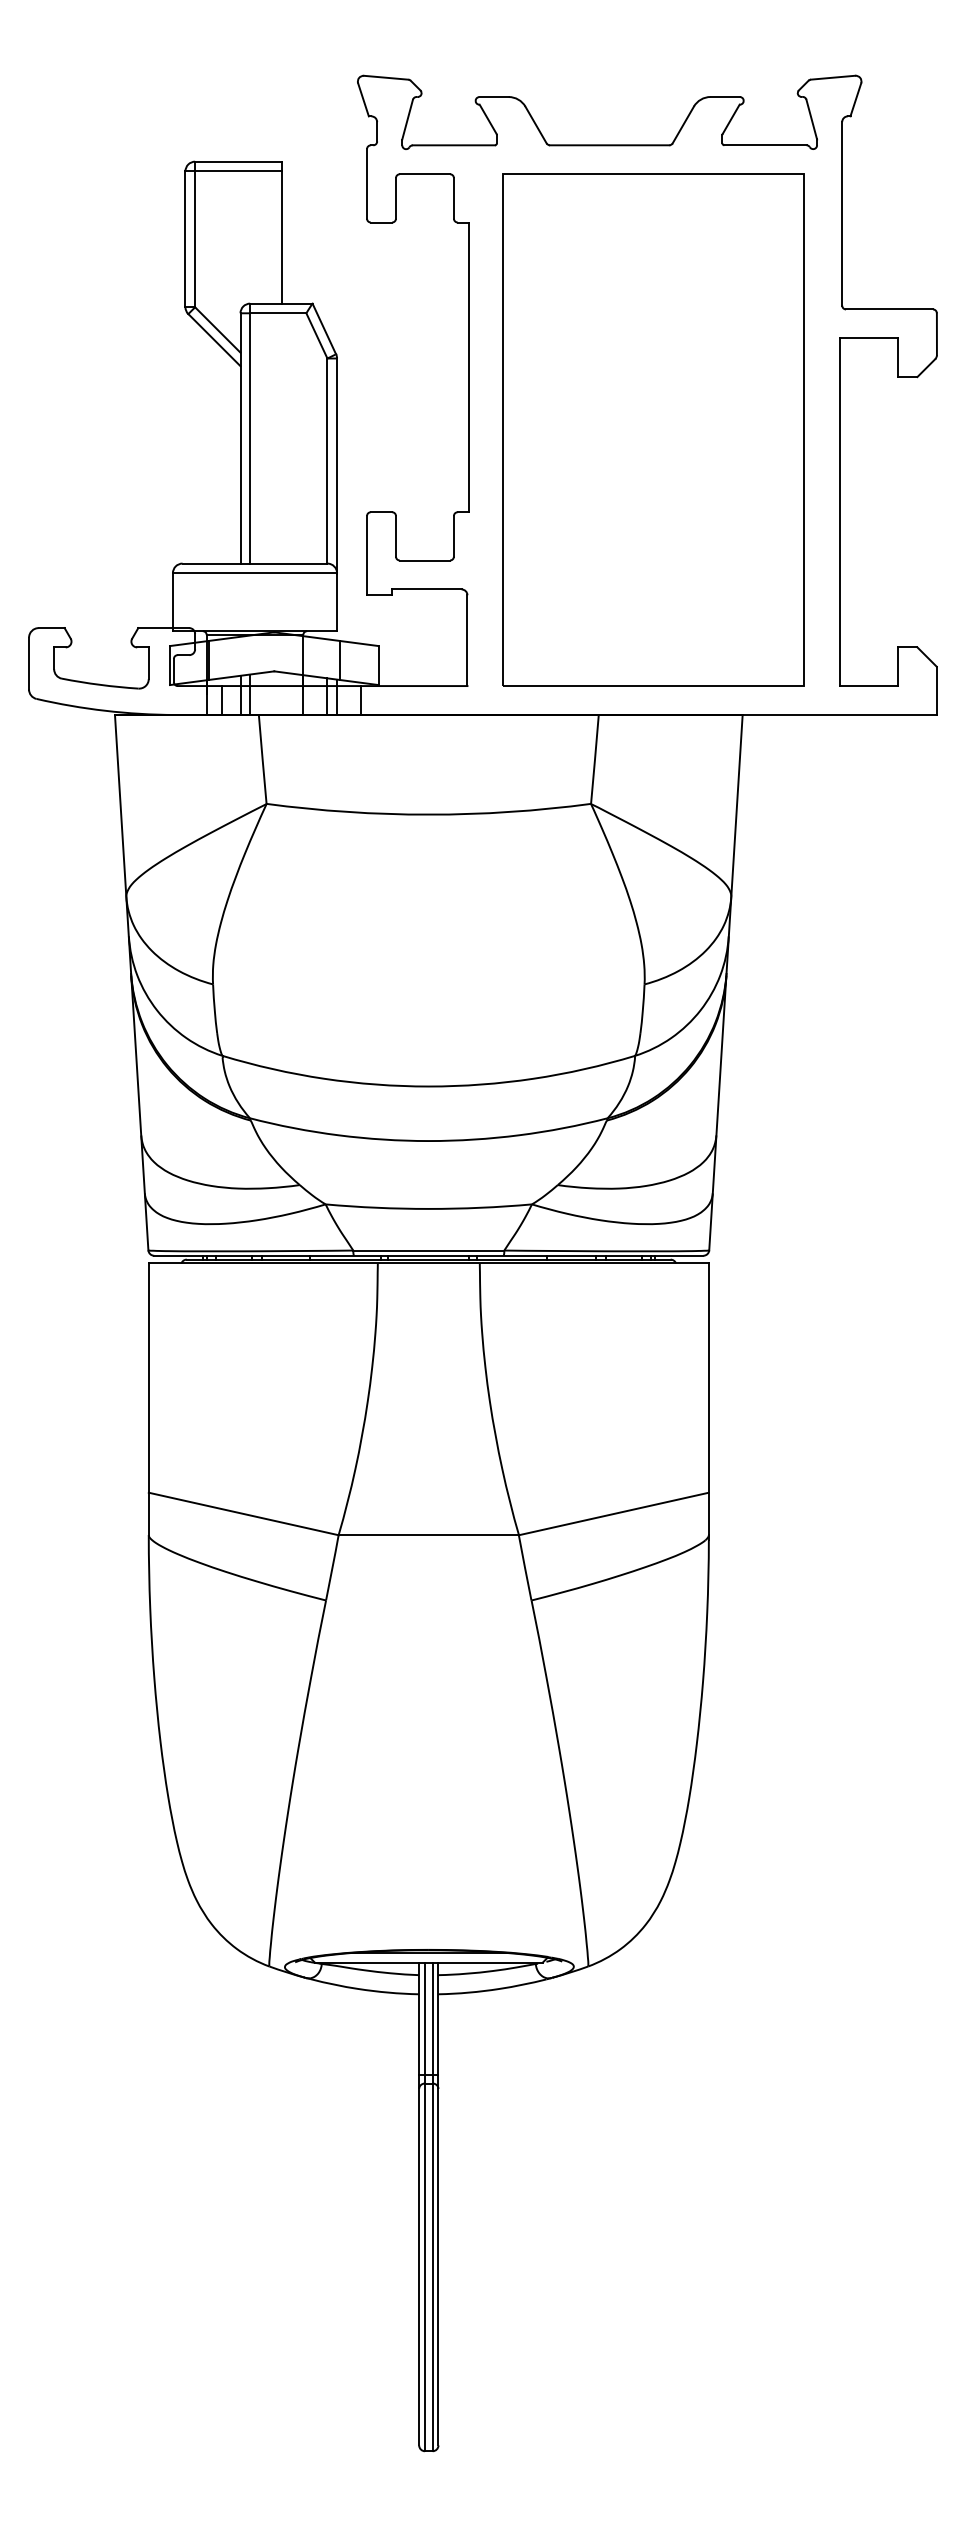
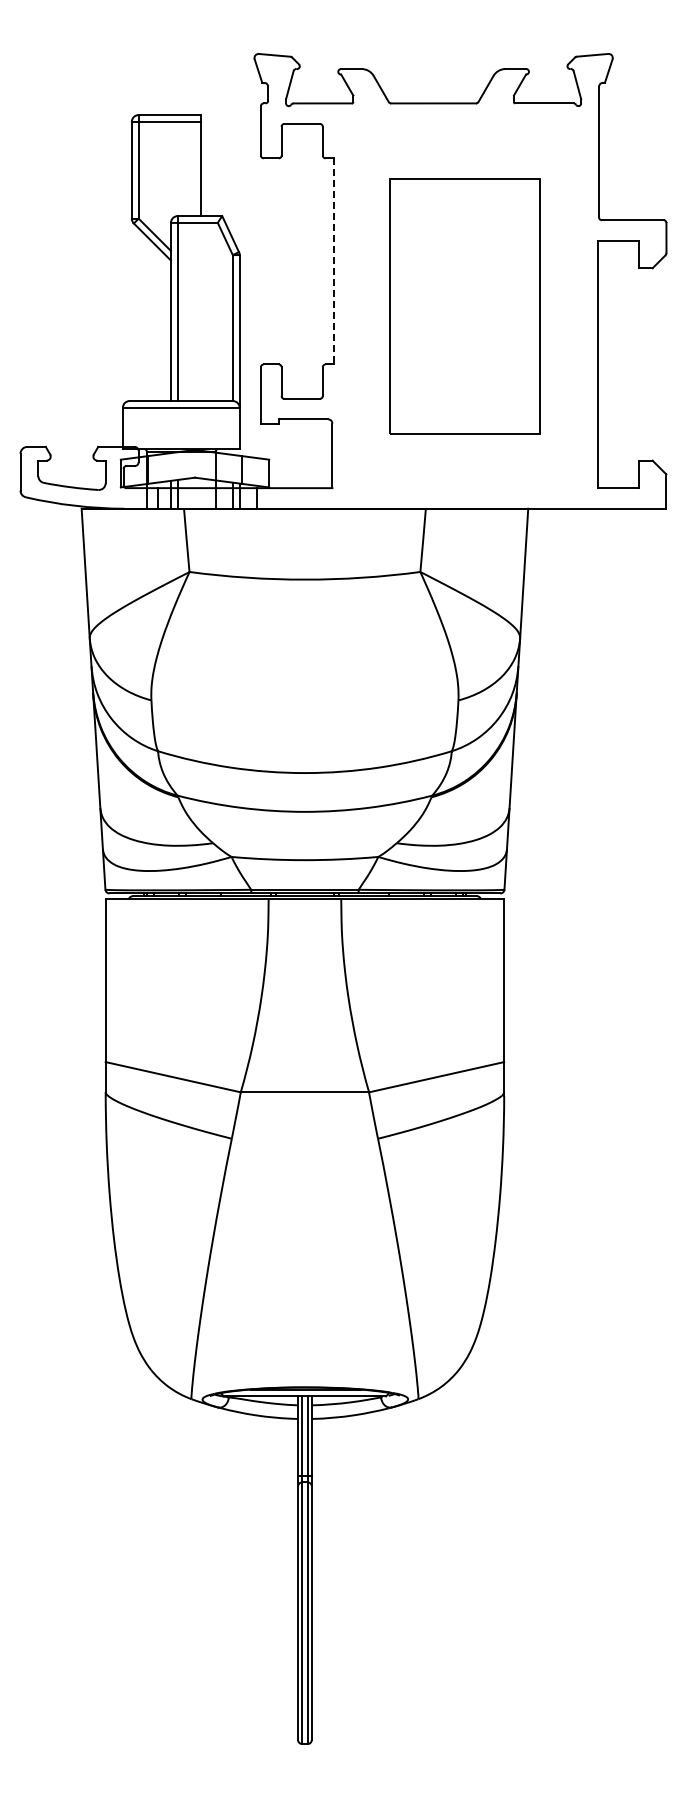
line: (468, 367) -> (333, 261), solid -> dashed
part: (653, 429) -> (464, 305), size x0.7

